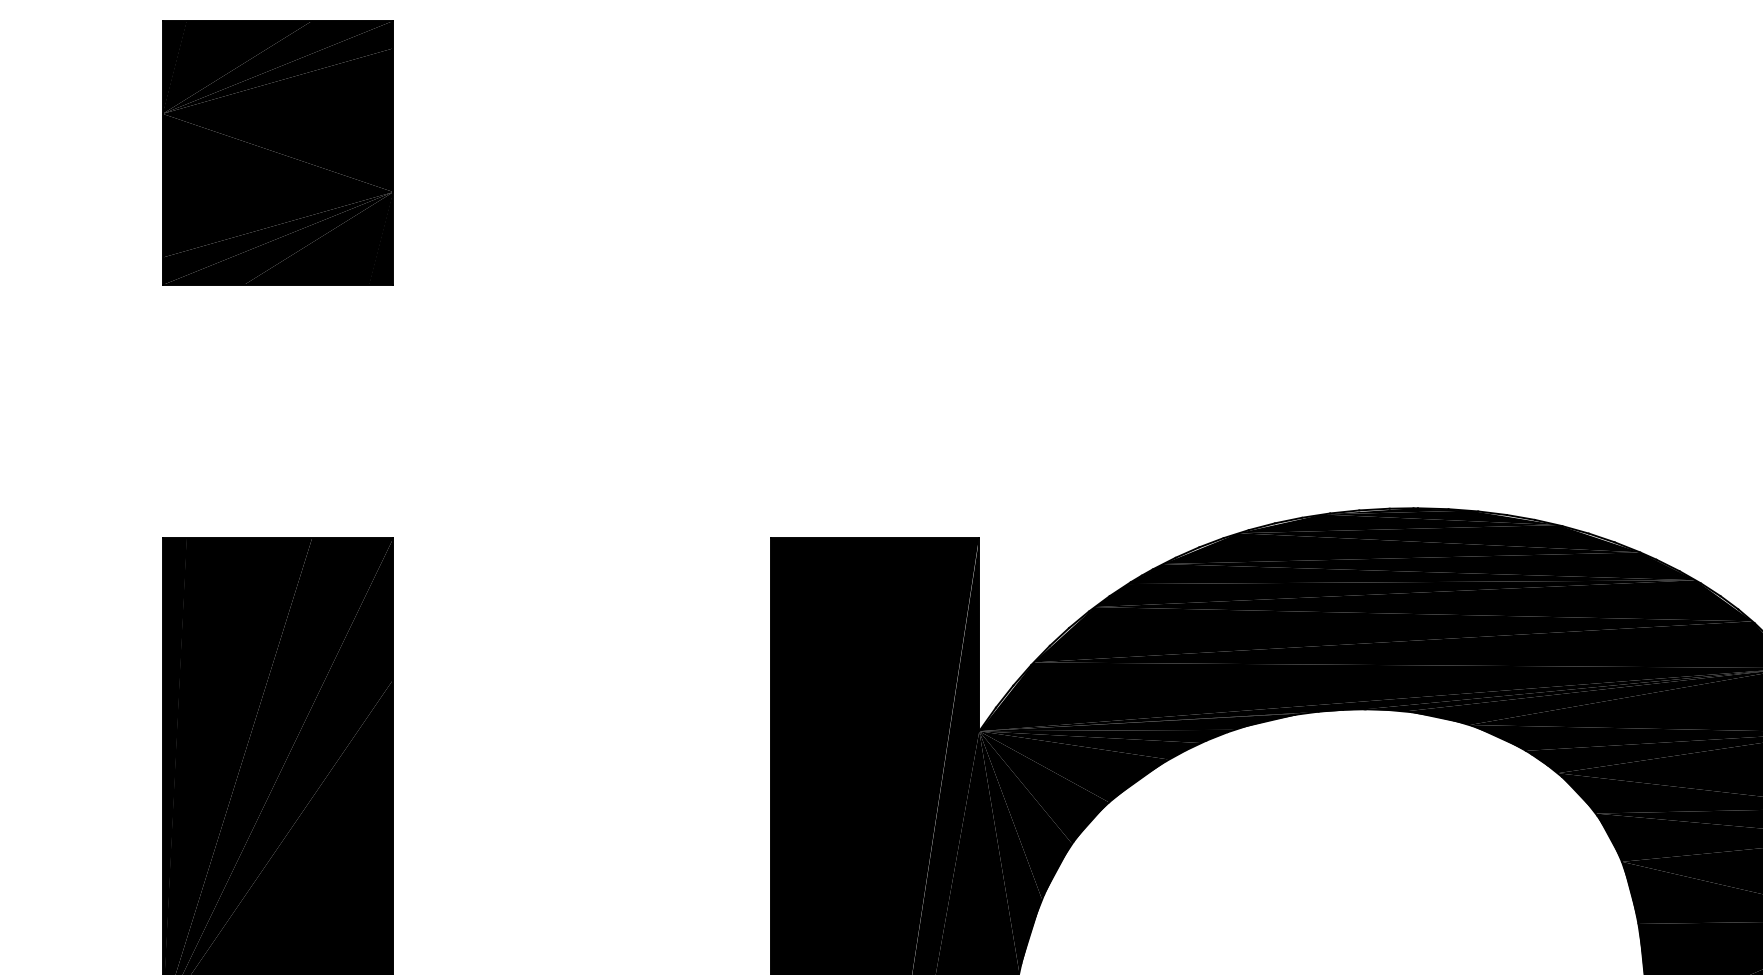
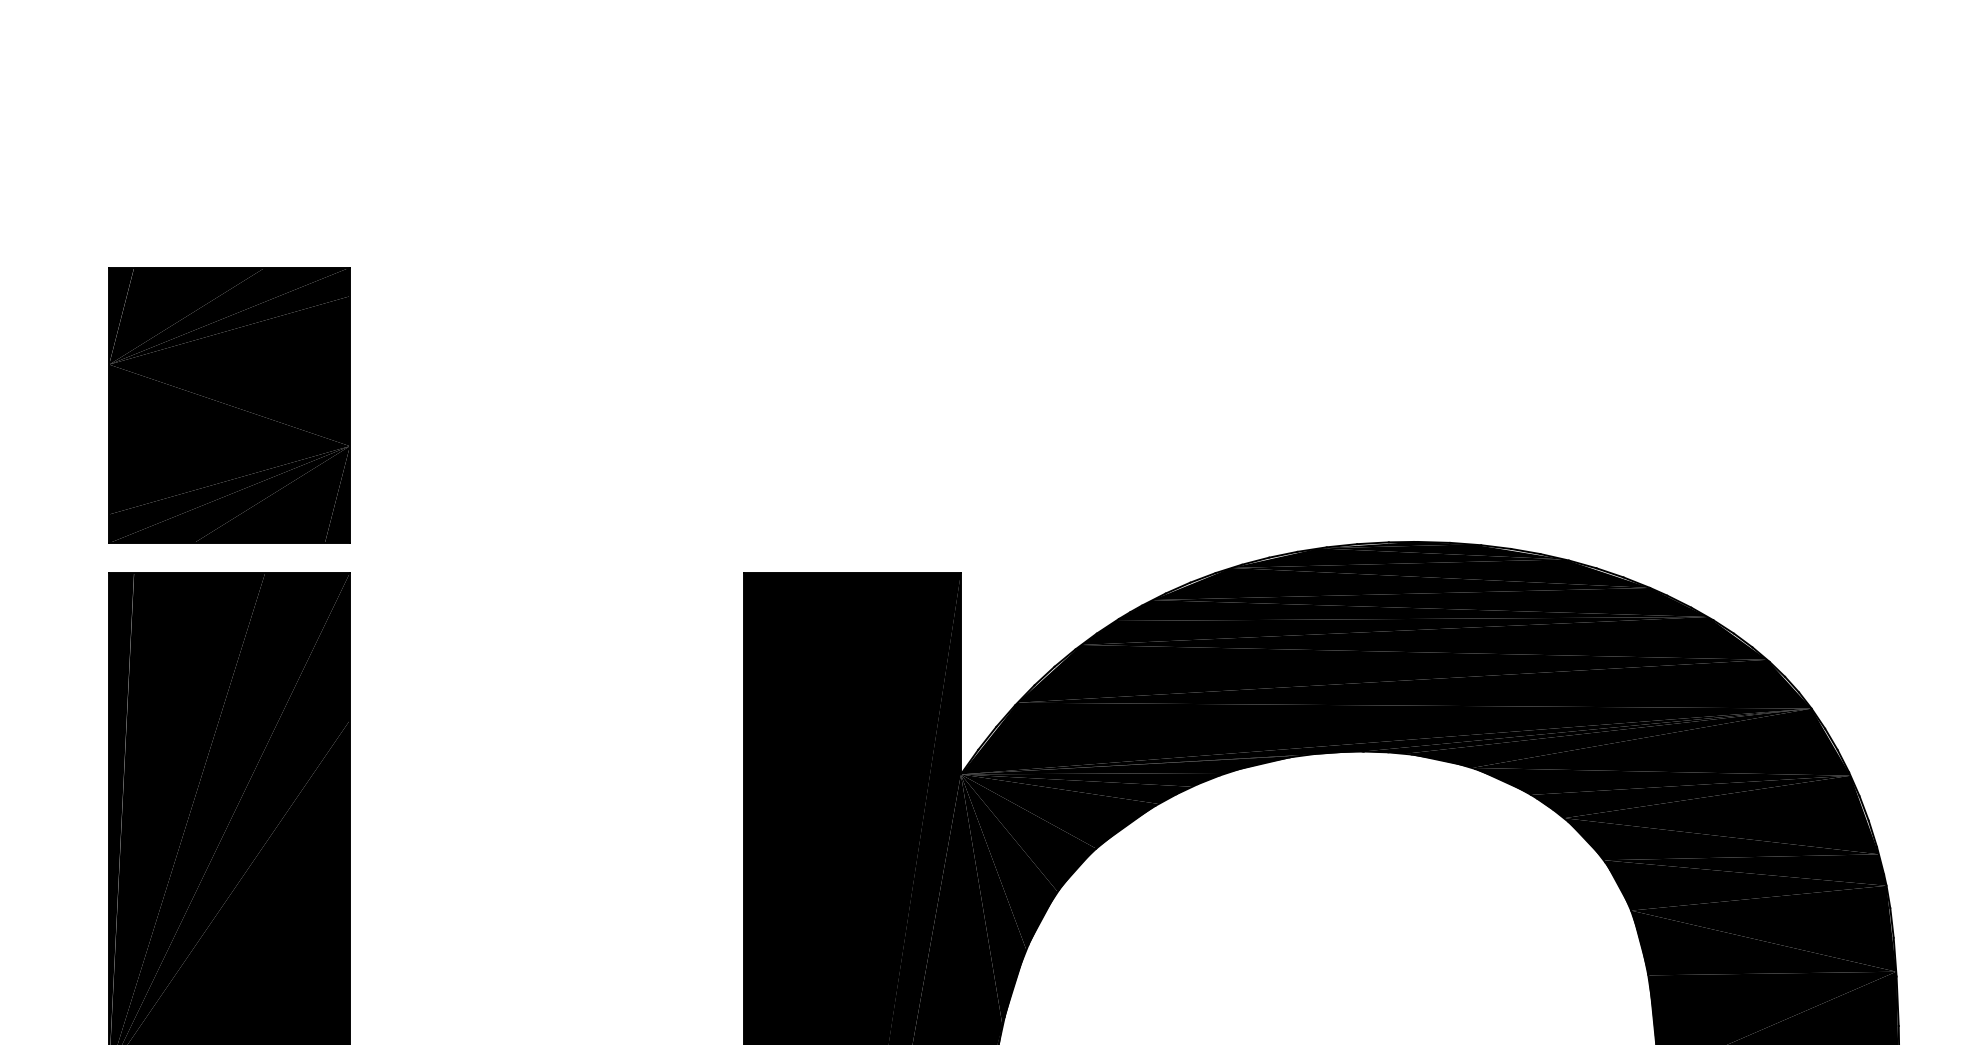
part: (277, 153) -> (229, 405), moved

